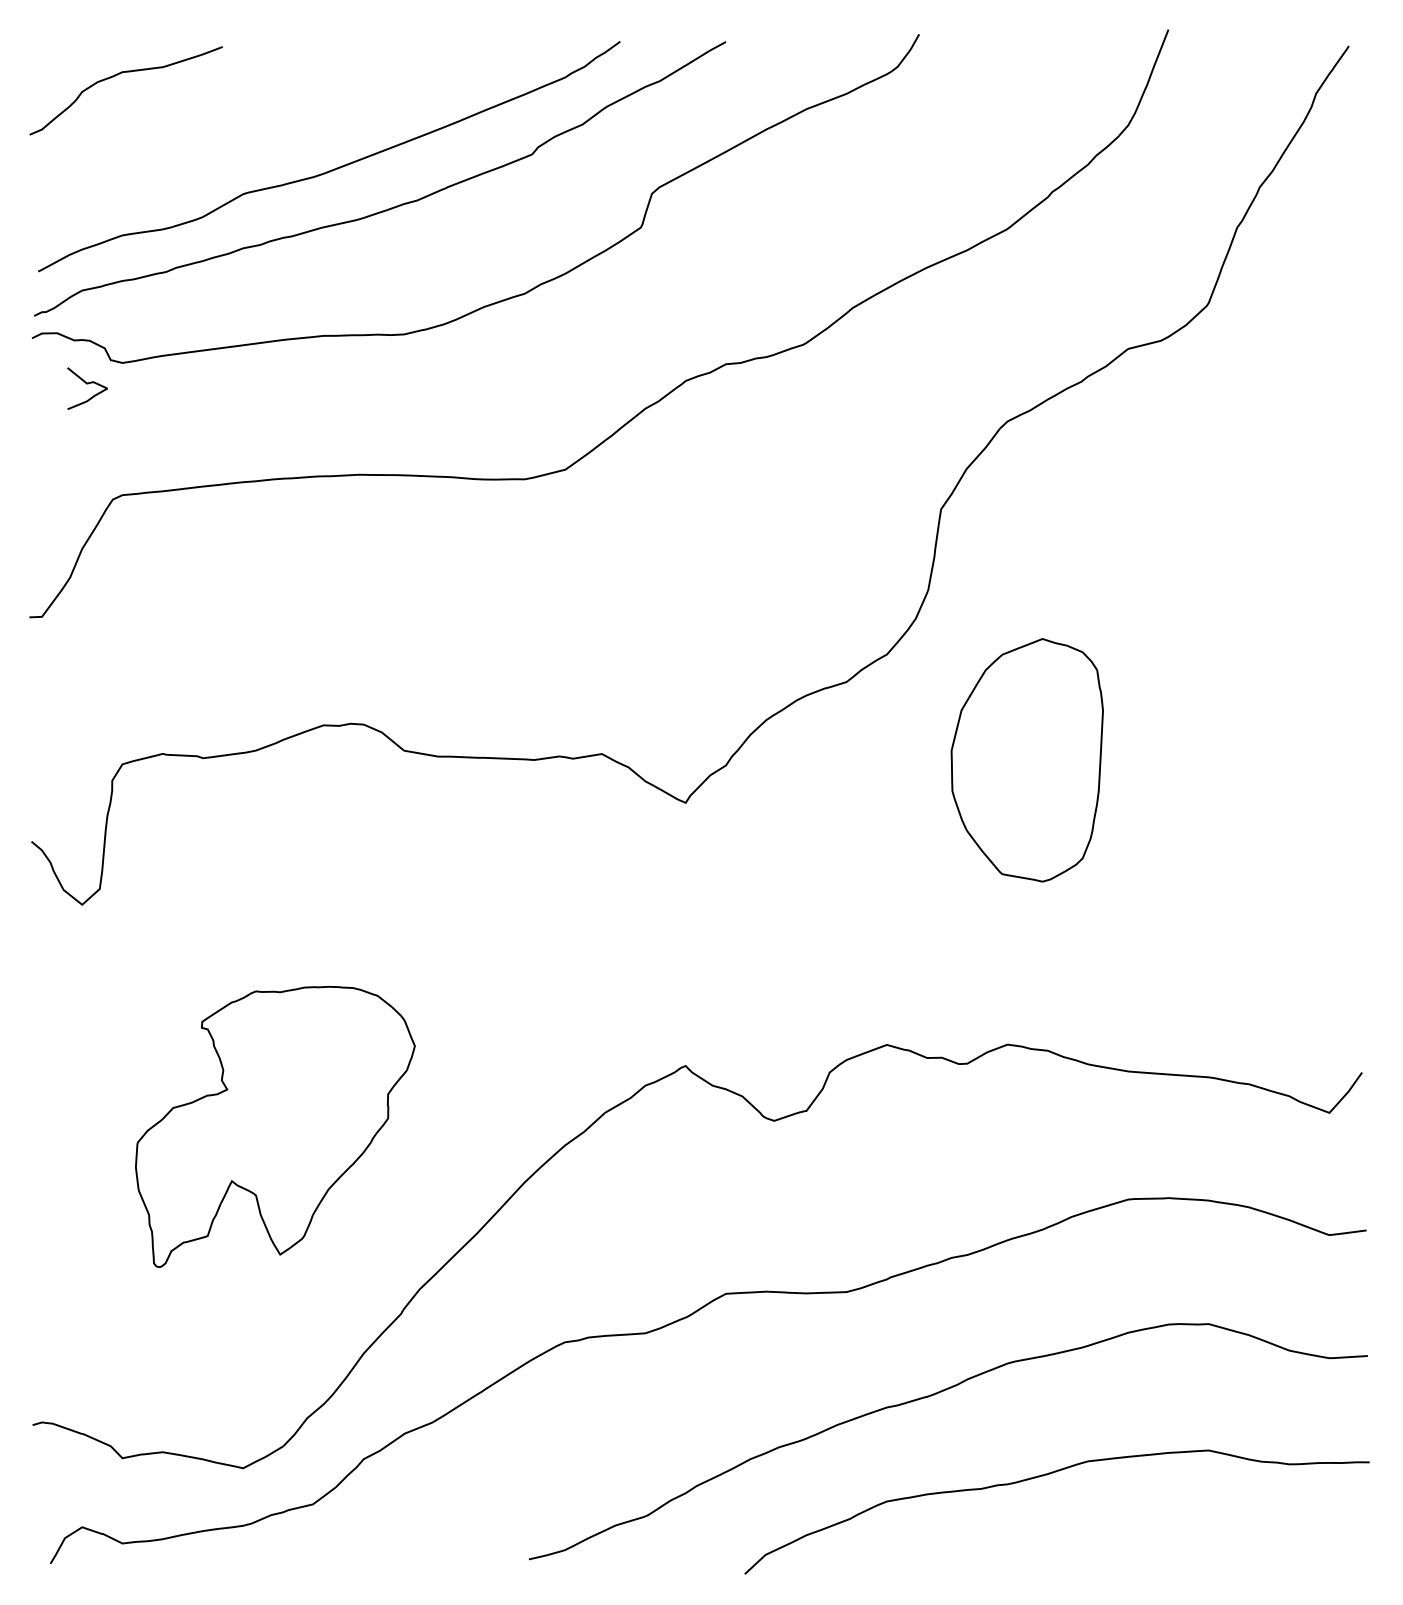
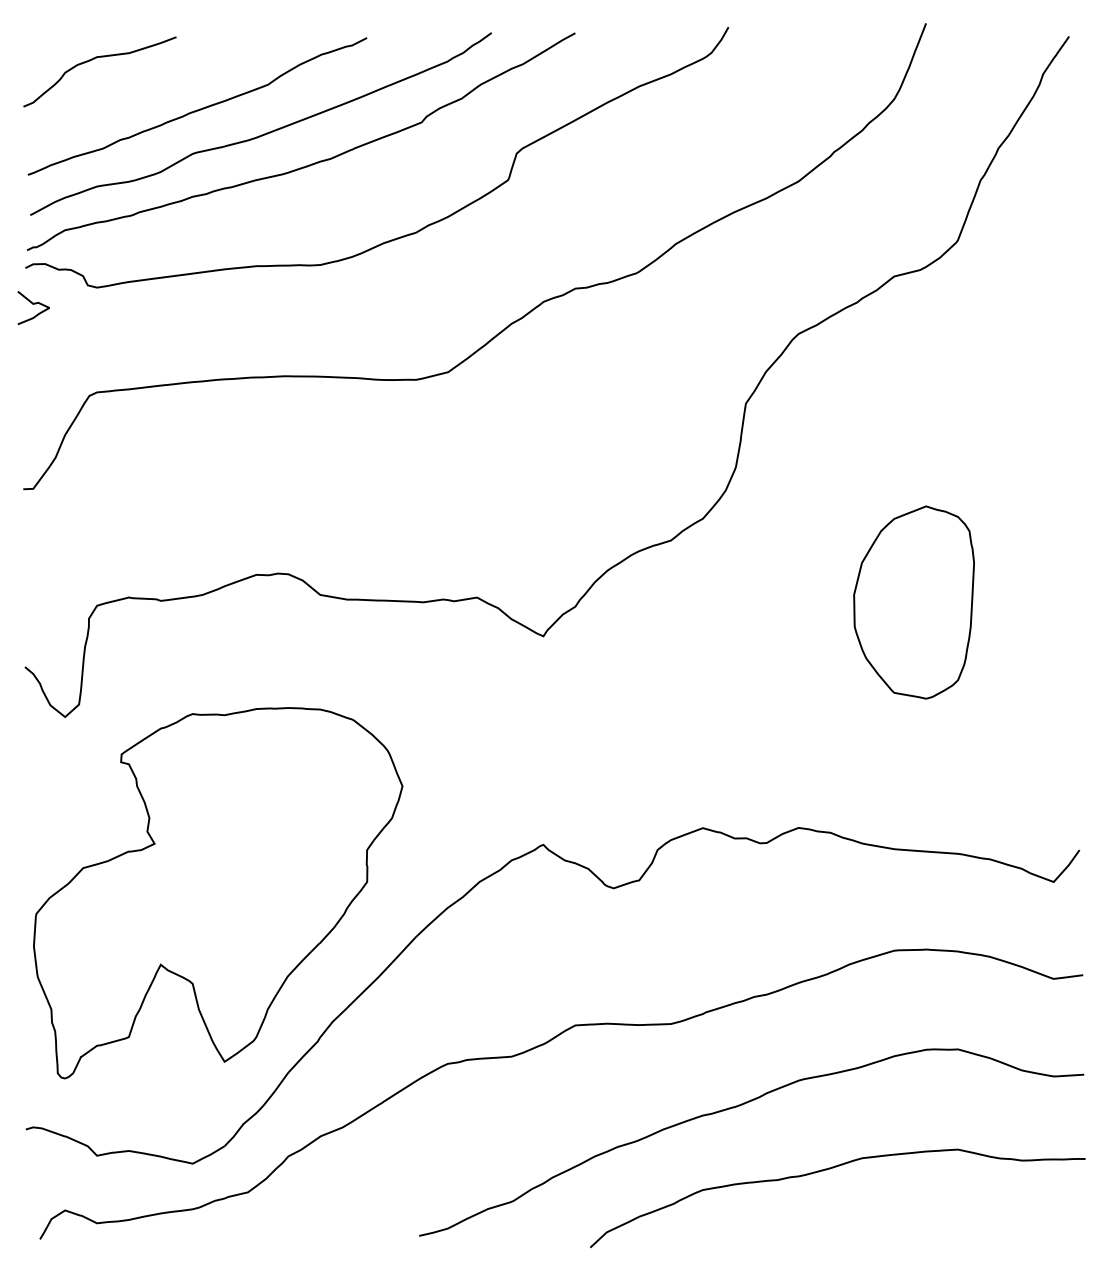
curve: (251, 137) -> (199, 108), added
curve: (87, 384) -> (33, 304), moved
part: (1026, 760) -> (913, 602), moved
part: (275, 1126) -> (218, 892), size x1.67

